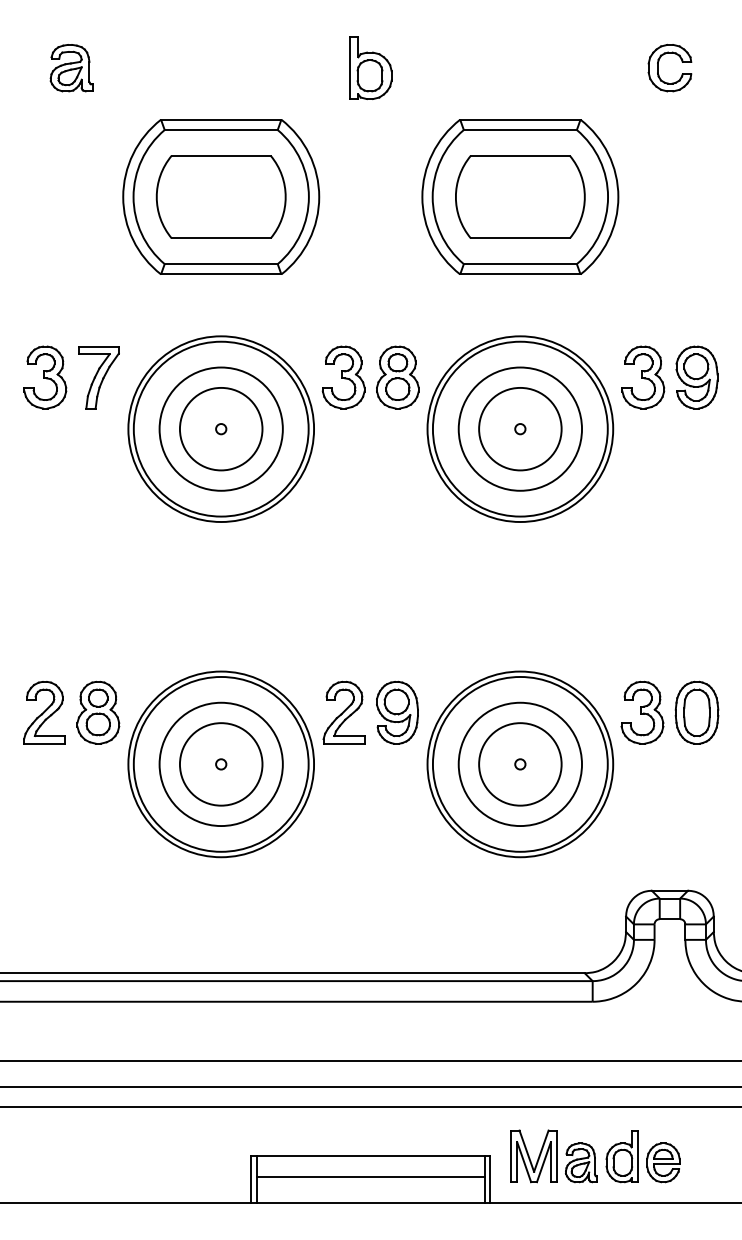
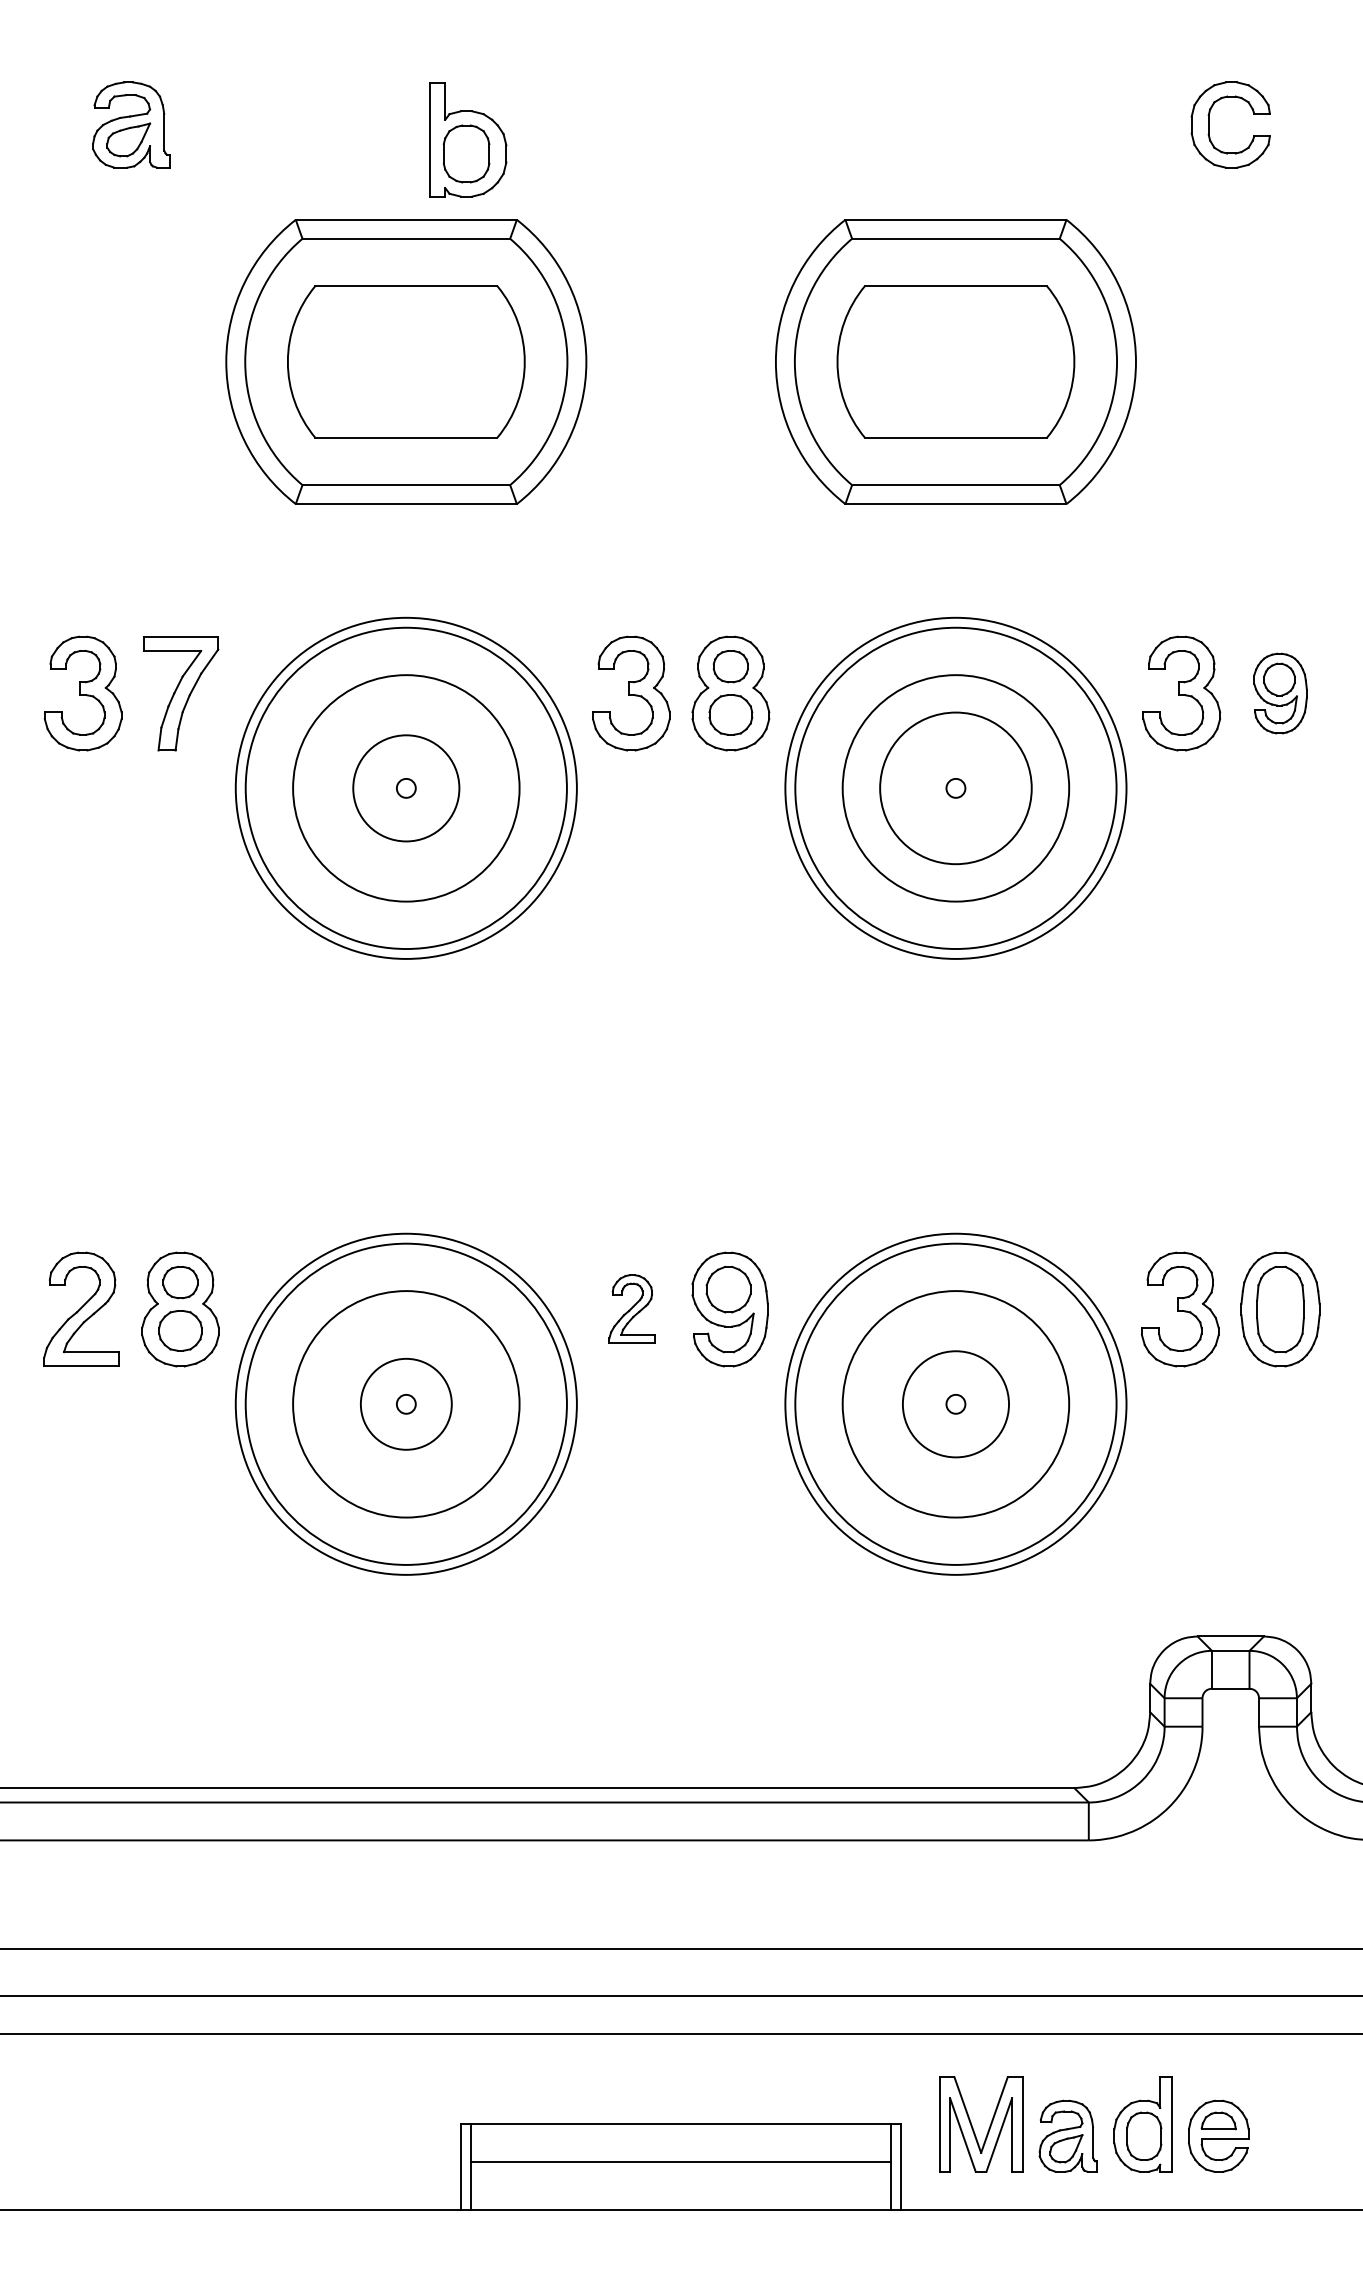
part: (370, 67) -> (467, 138), moved
part: (696, 377) -> (1279, 693), size x0.7
circle: (220, 428) -> (404, 787), size x0.7
part: (343, 712) -> (630, 1308), size x0.6
circle: (220, 764) -> (404, 1404), size x0.6
circle: (520, 764) -> (956, 1404), size x0.7

